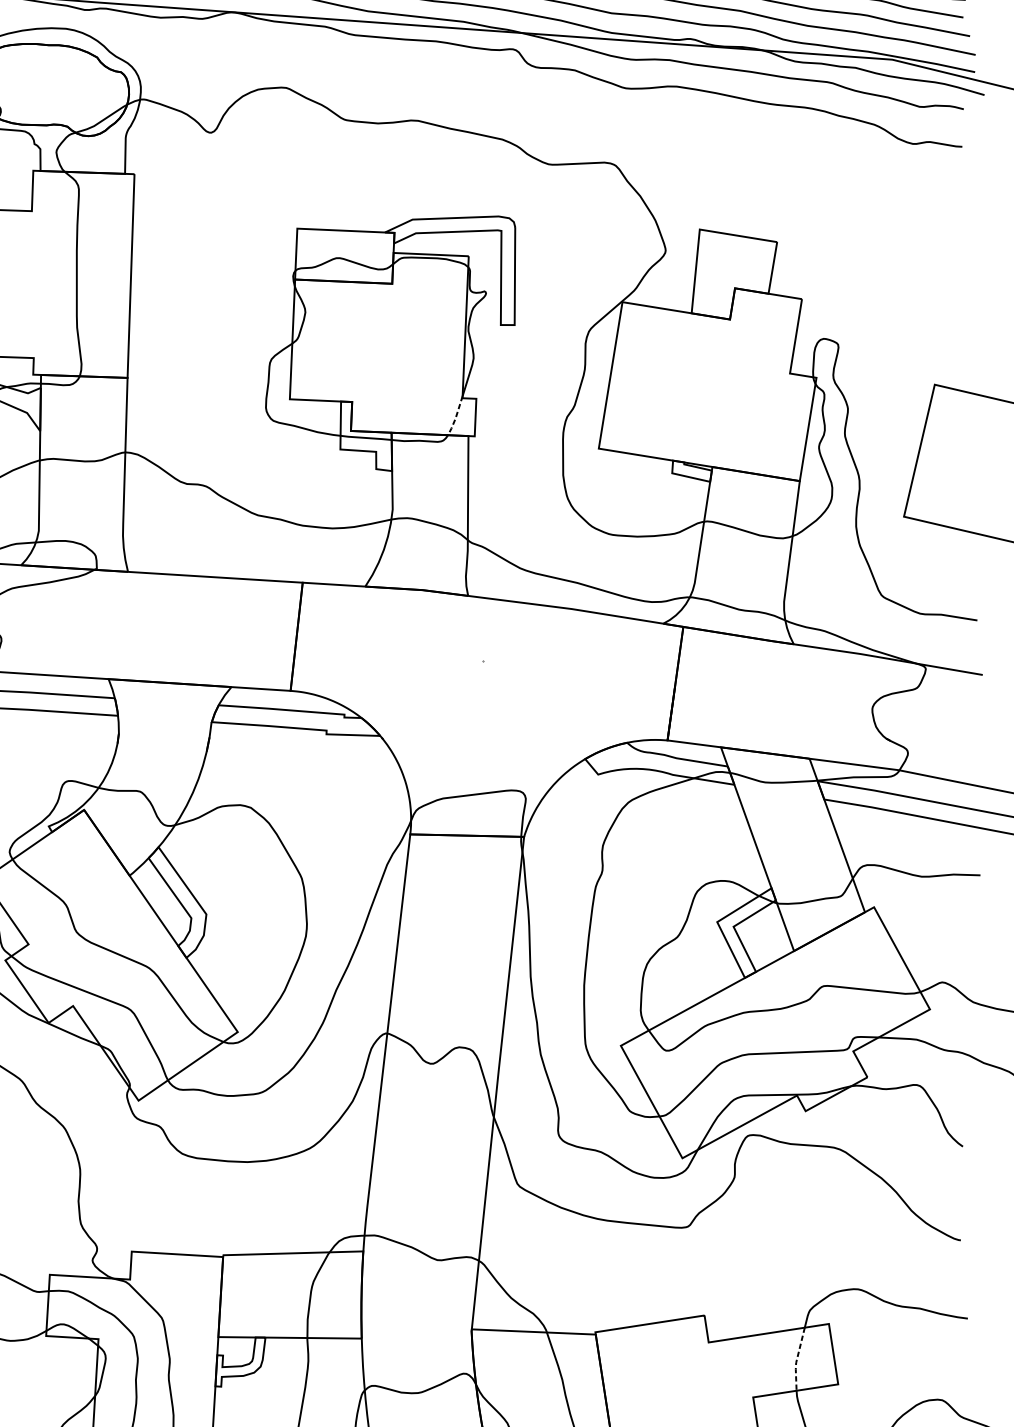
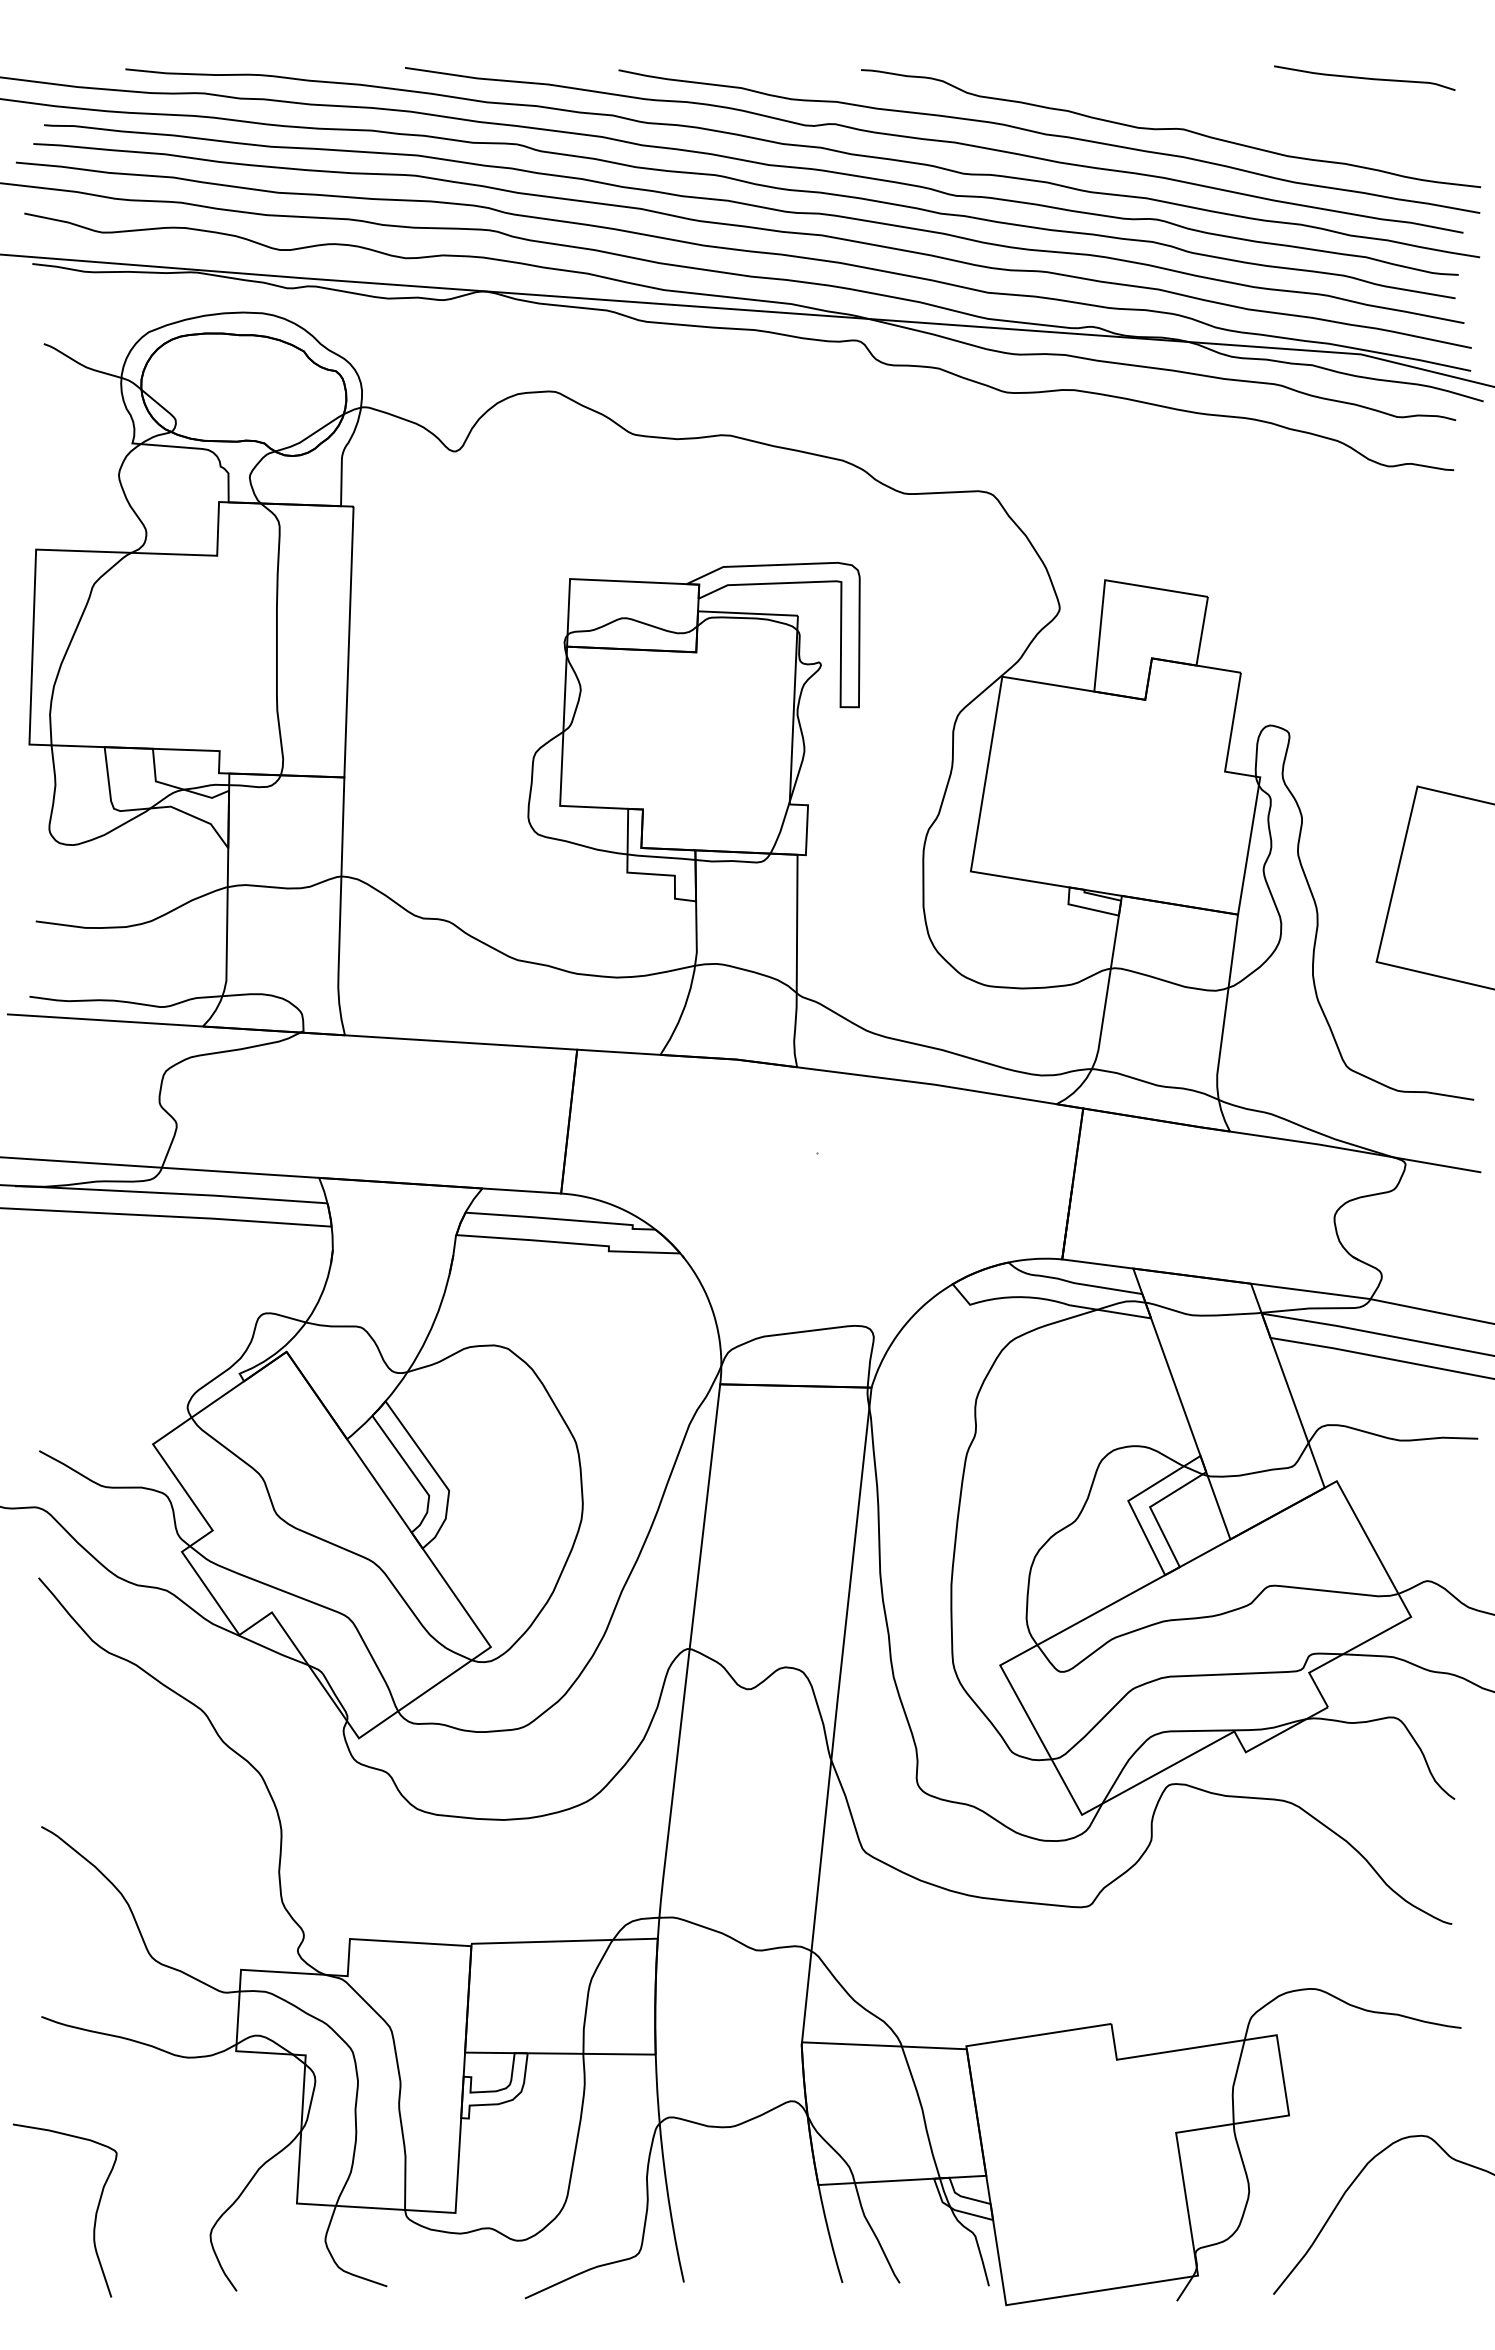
line: (455, 417) -> (780, 829), dashed -> solid
line: (797, 1360) -> (1234, 2083), dashed -> solid

